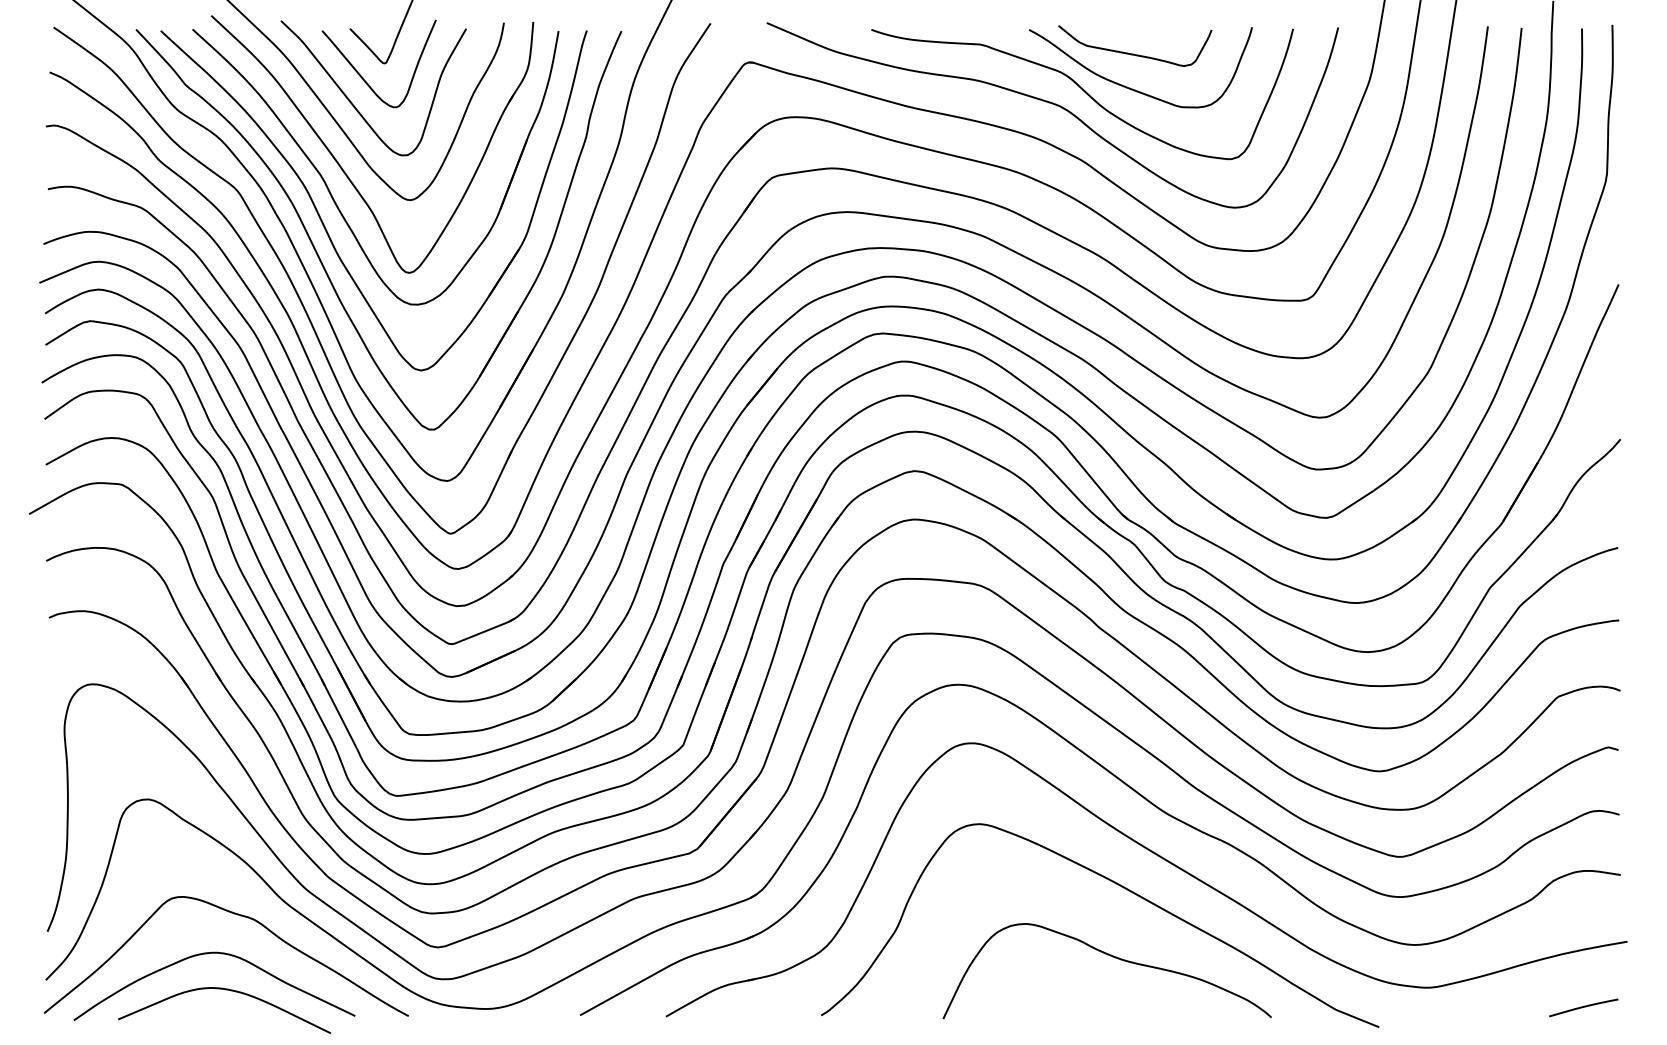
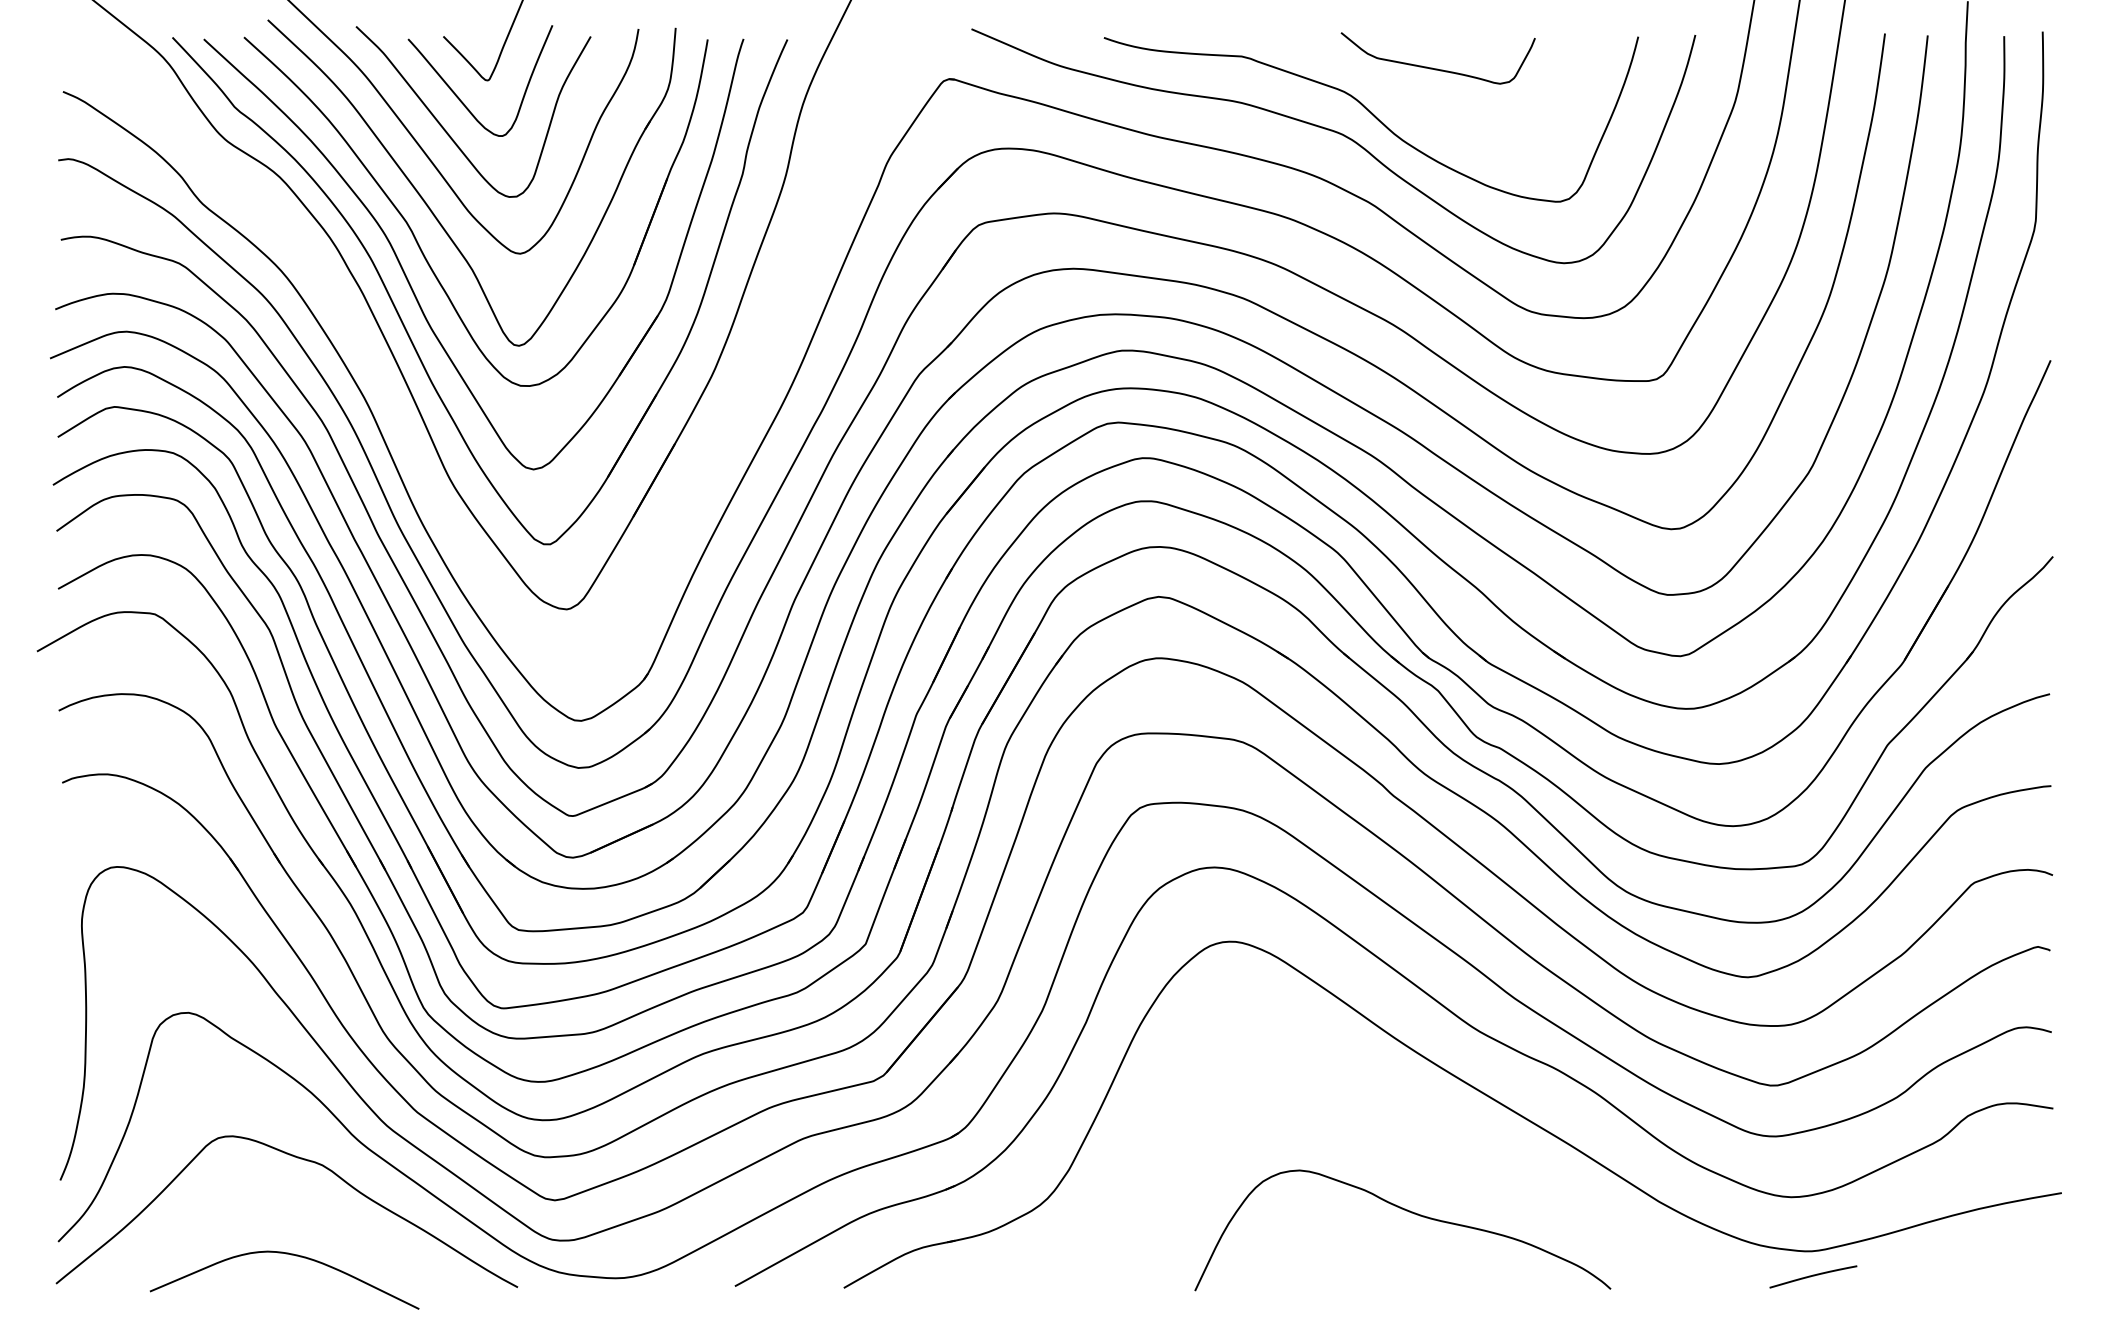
curve: (1130, 87) -> (1432, 111), removed
part: (308, 314) -> (390, 398), removed
curve: (1123, 888) -> (1423, 1125), removed
curve: (211, 953) -> (267, 1208), removed
curve: (1583, 1007) -> (1813, 1276), moved

